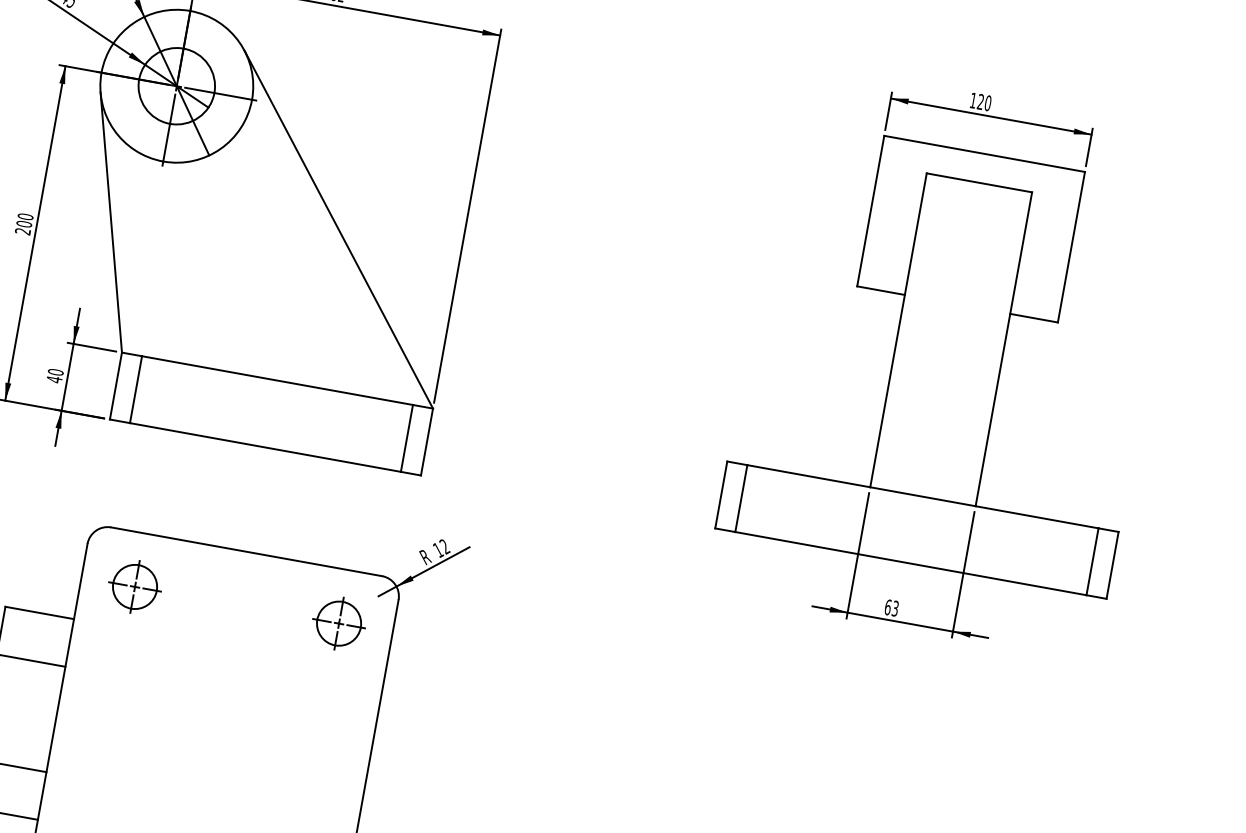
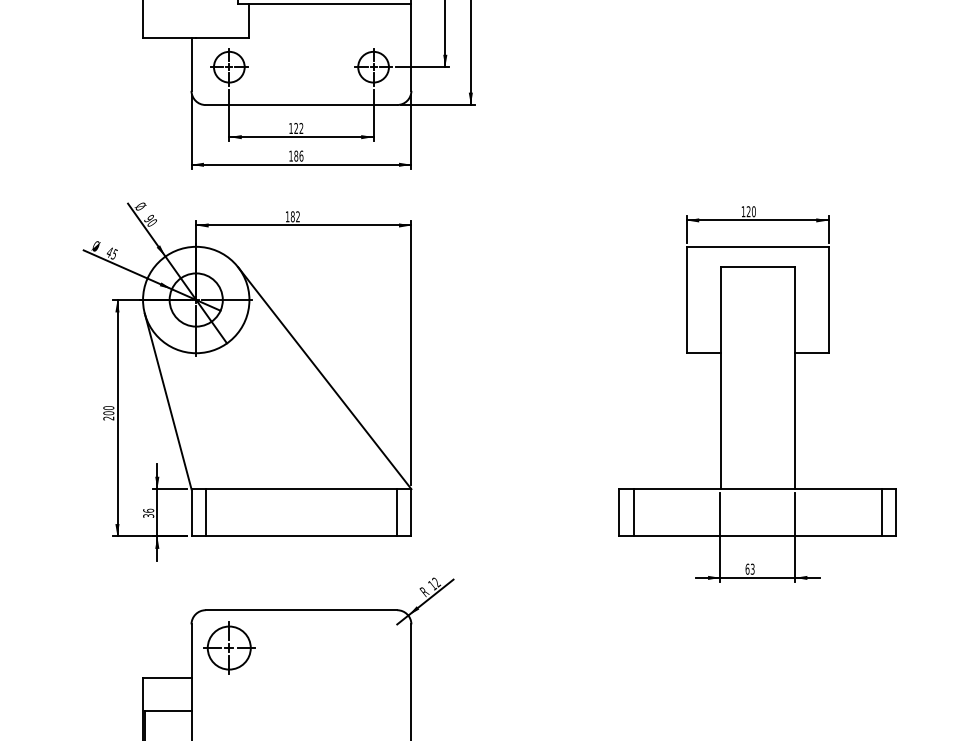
text: (54, 376) -> (148, 513), 40 -> 36
part: (135, 586) -> (229, 647), size x1.4
part: (339, 622) -> (373, 647), removed

